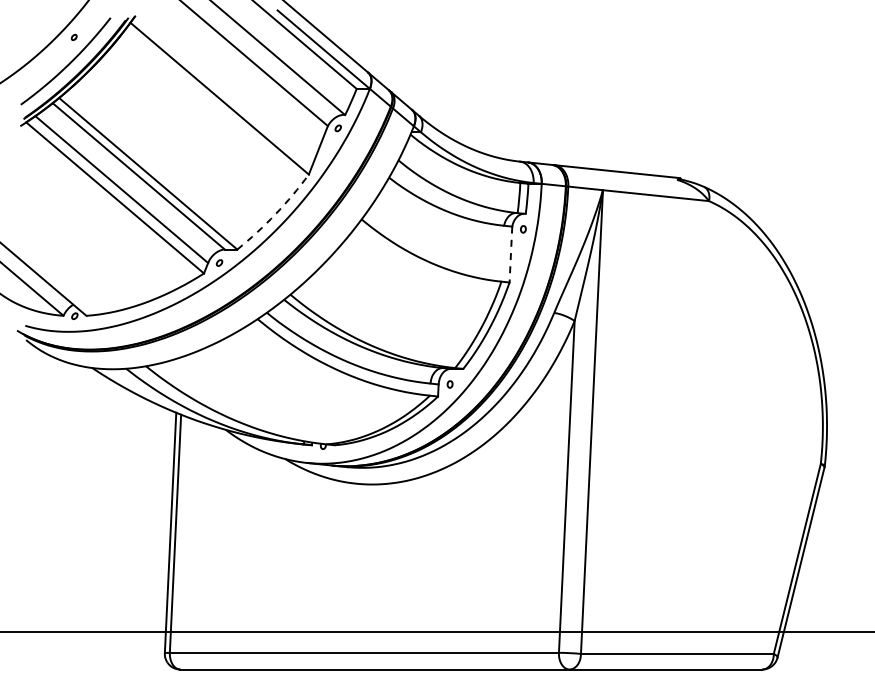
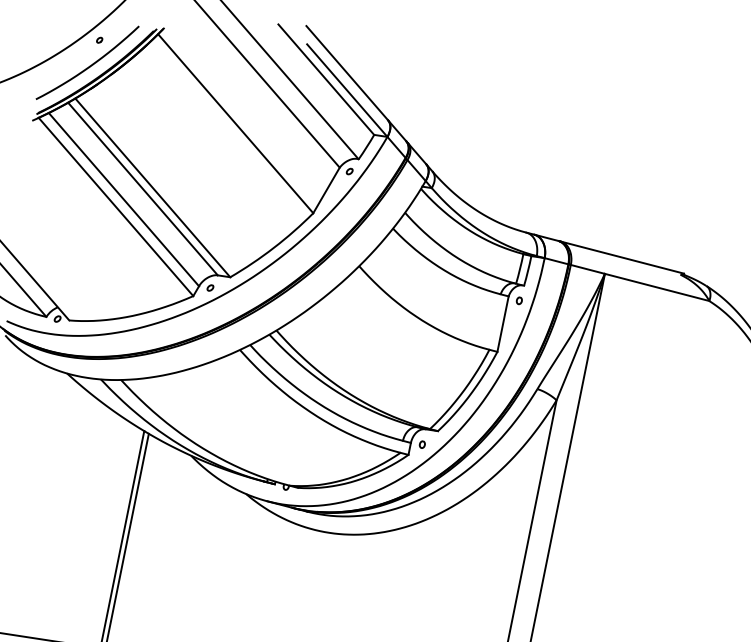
arc: (275, 214) -> (273, 248), dashed -> solid
line: (510, 254) -> (502, 324), dashed -> solid

